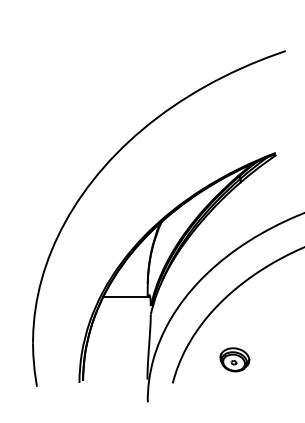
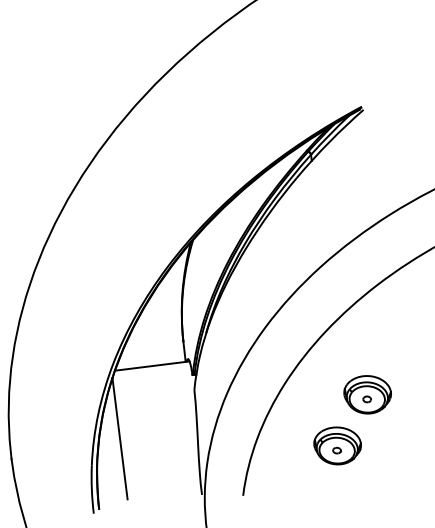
part: (256, 330) -> (366, 394), added
line: (101, 338) -> (120, 438), added

